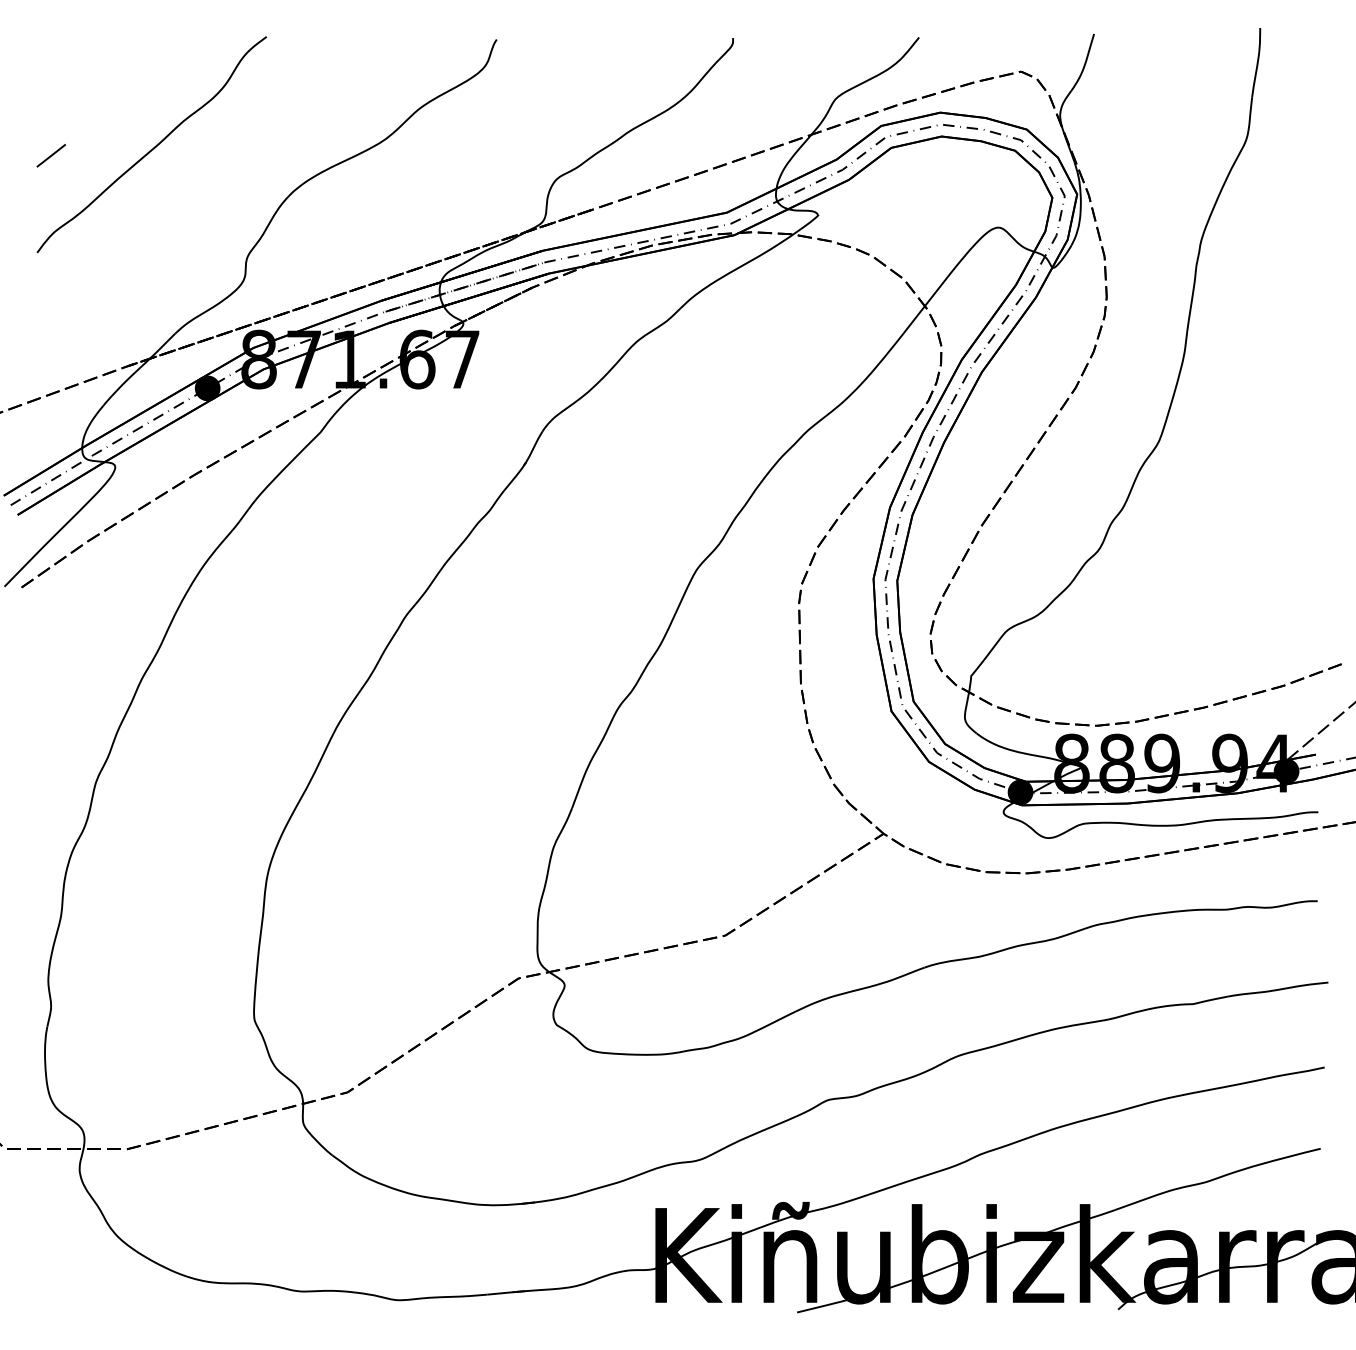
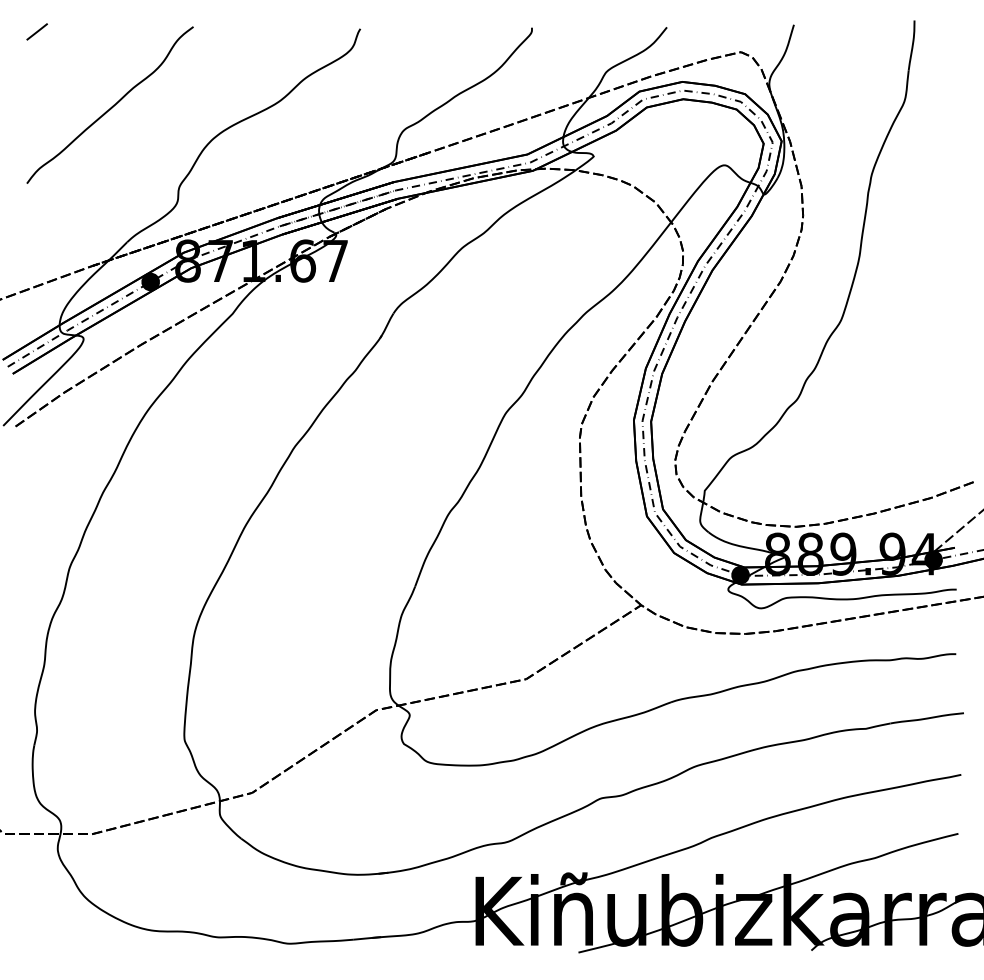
line: (50, 155) -> (36, 31), moved

